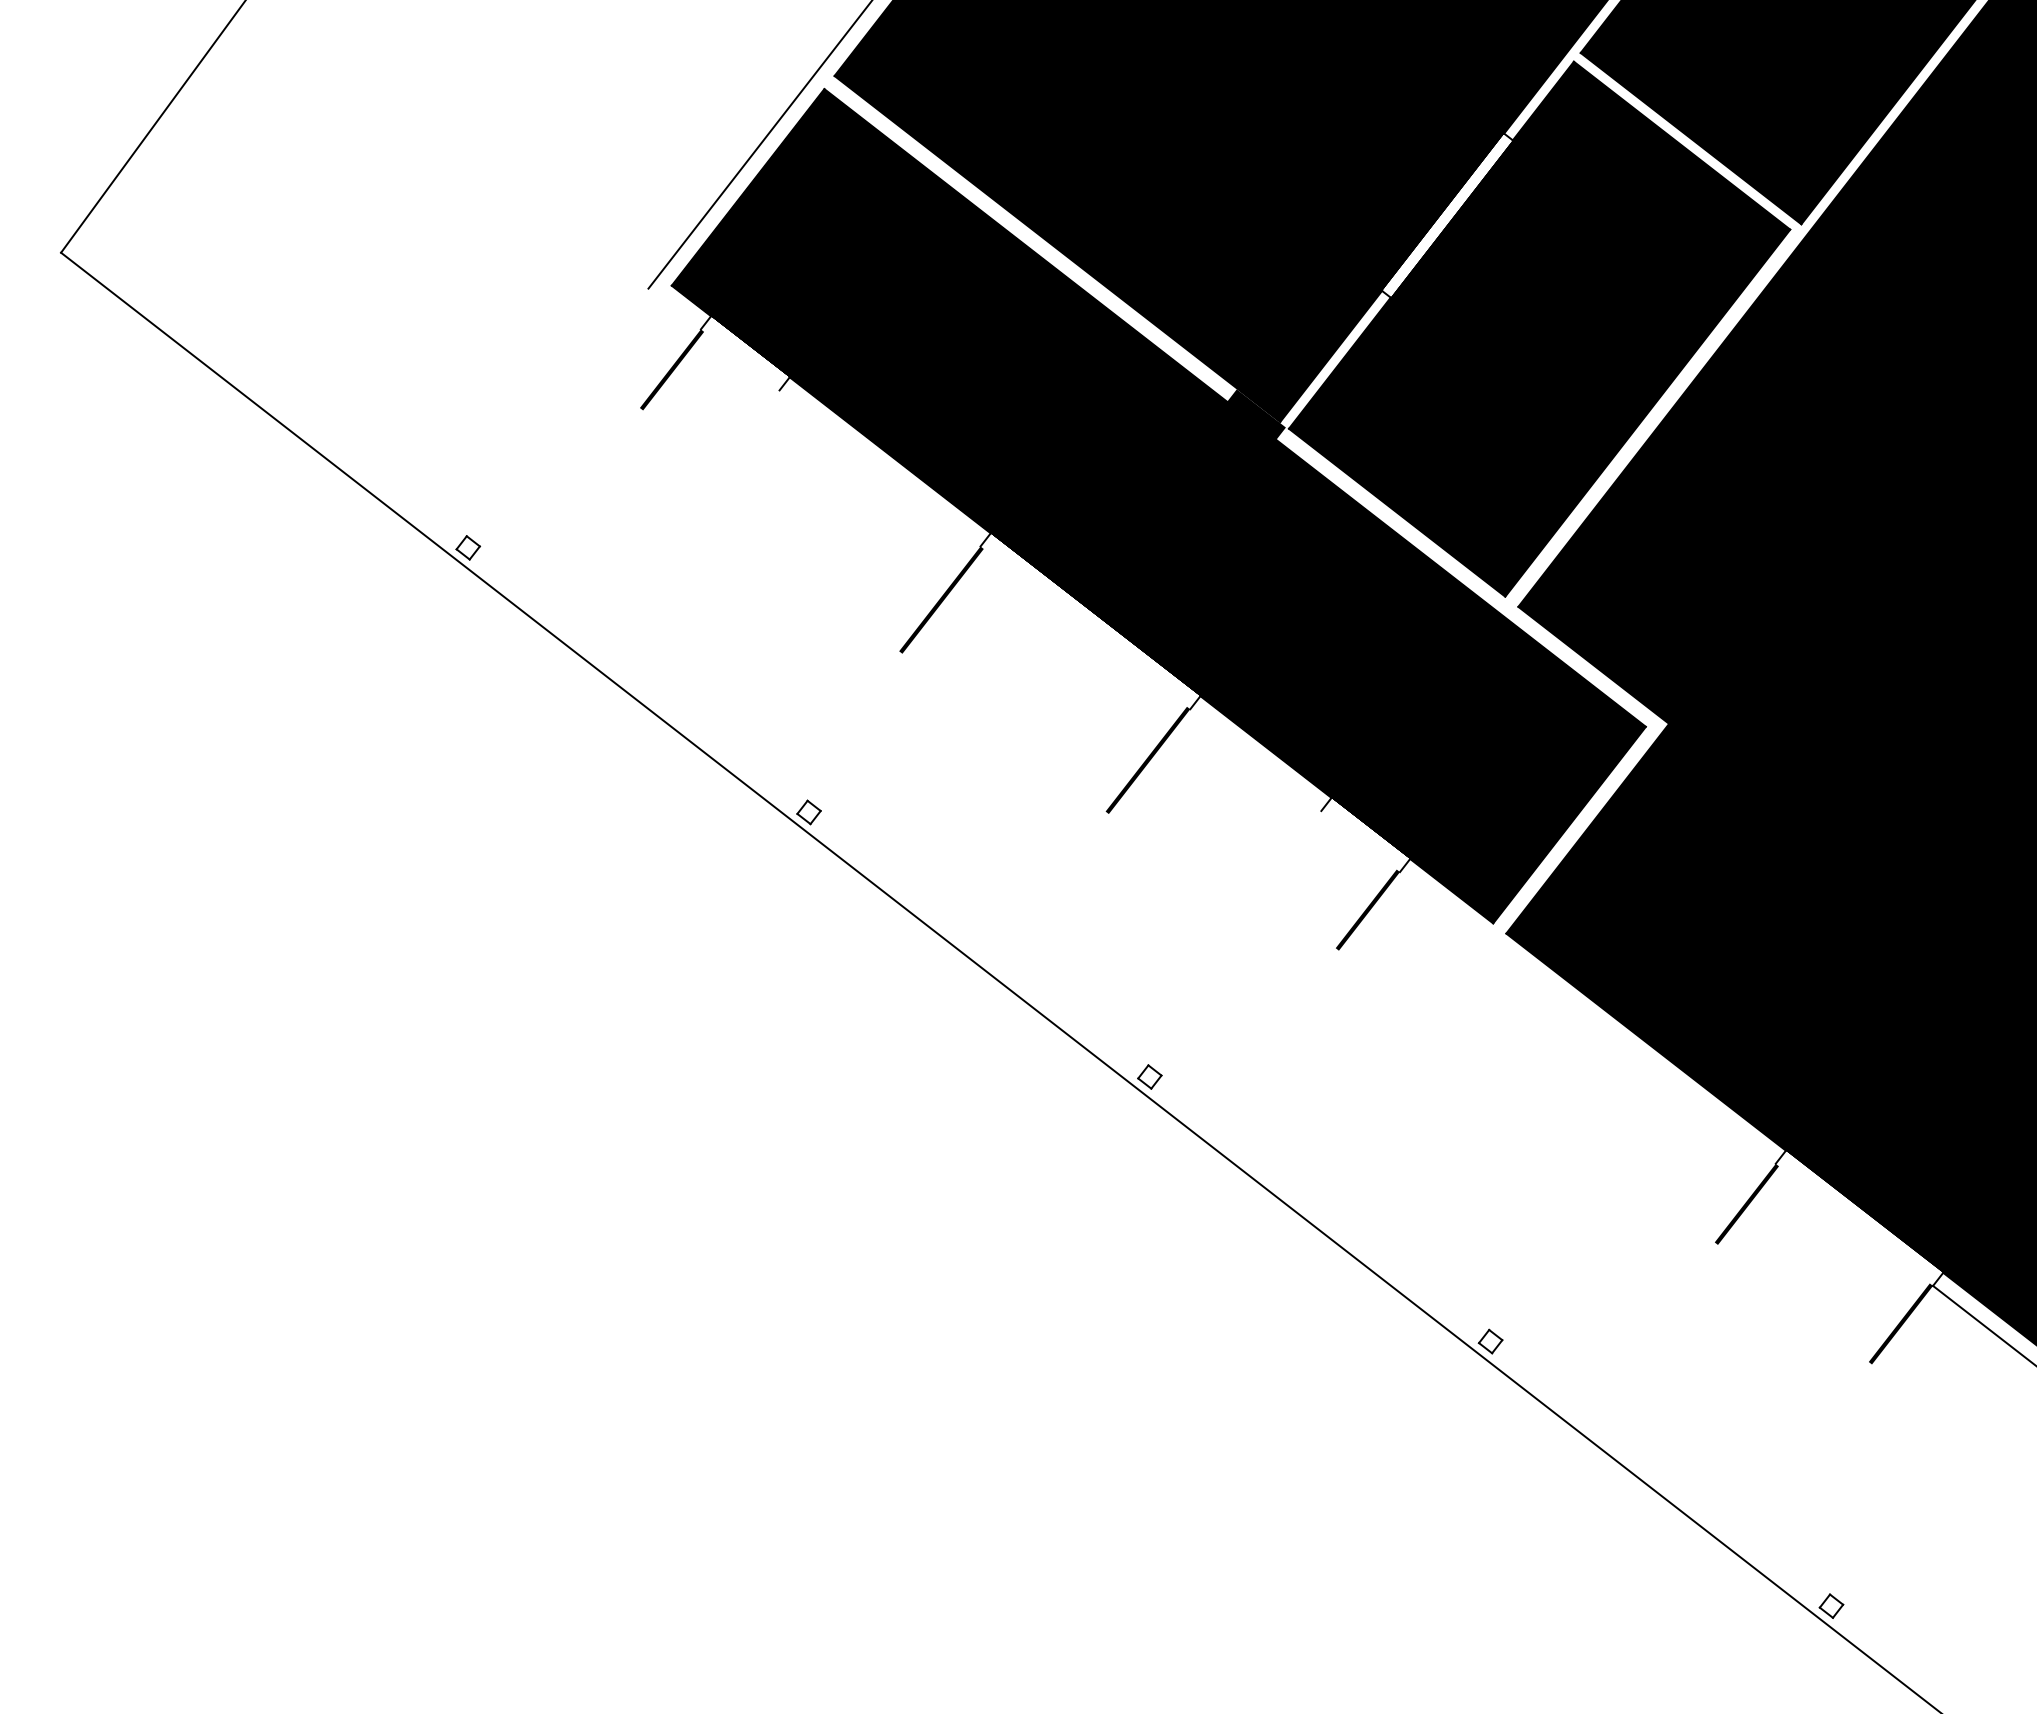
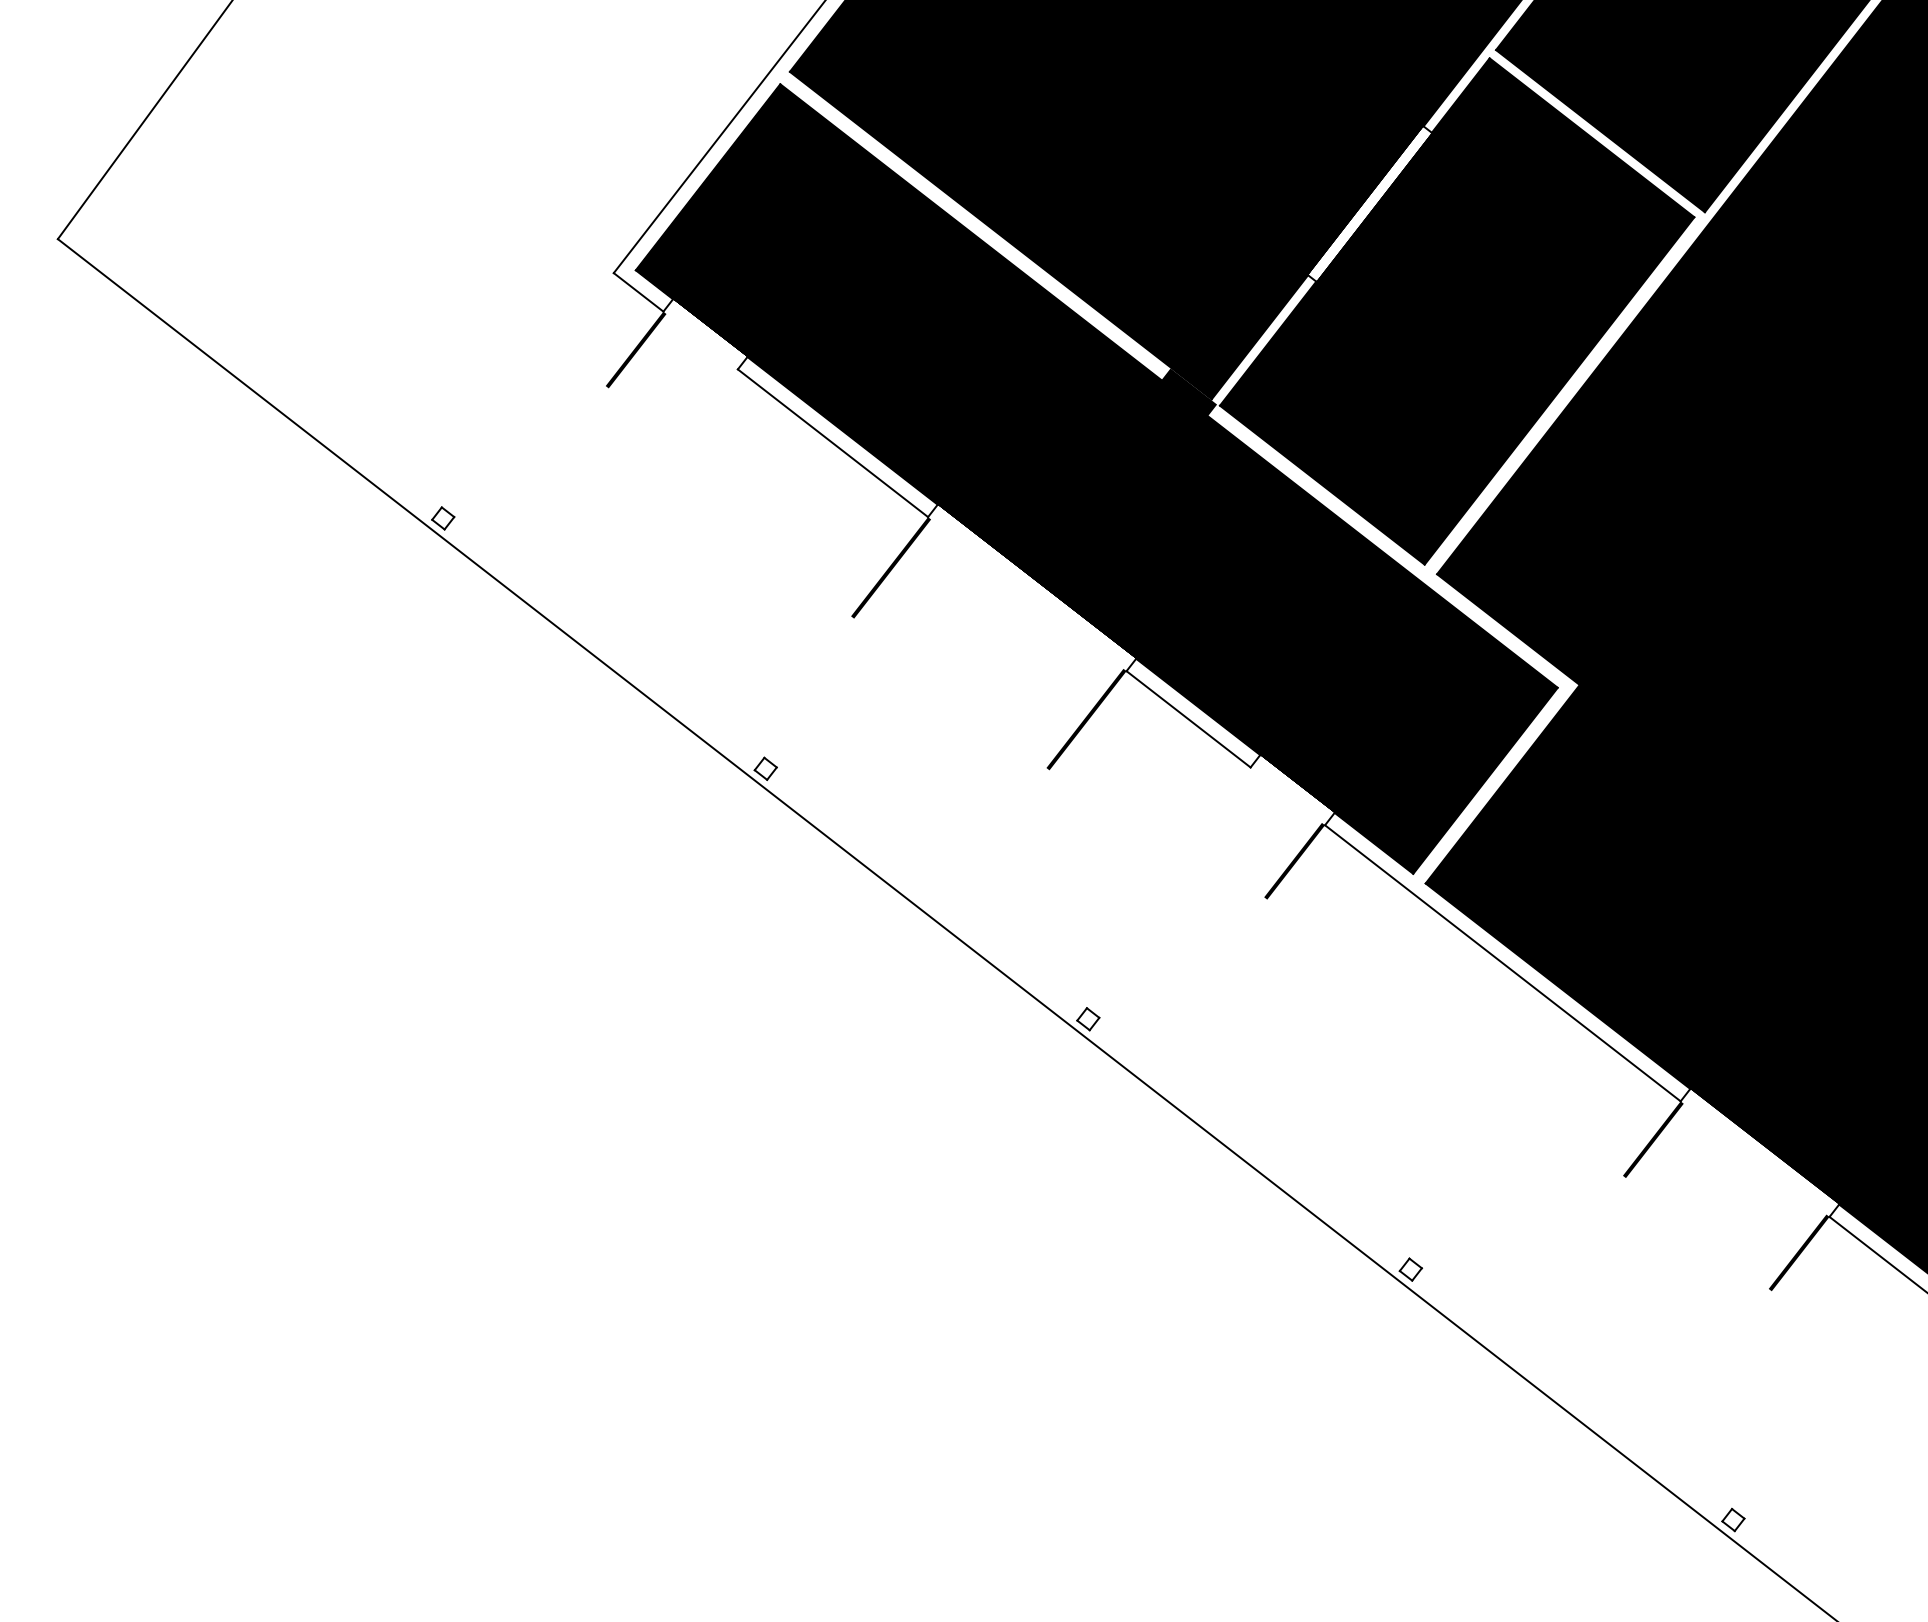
line: (674, 308) -> (638, 291), added
line: (879, 468) -> (832, 443), added
line: (1255, 760) -> (1188, 719), added
line: (1587, 1017) -> (1502, 962), added

